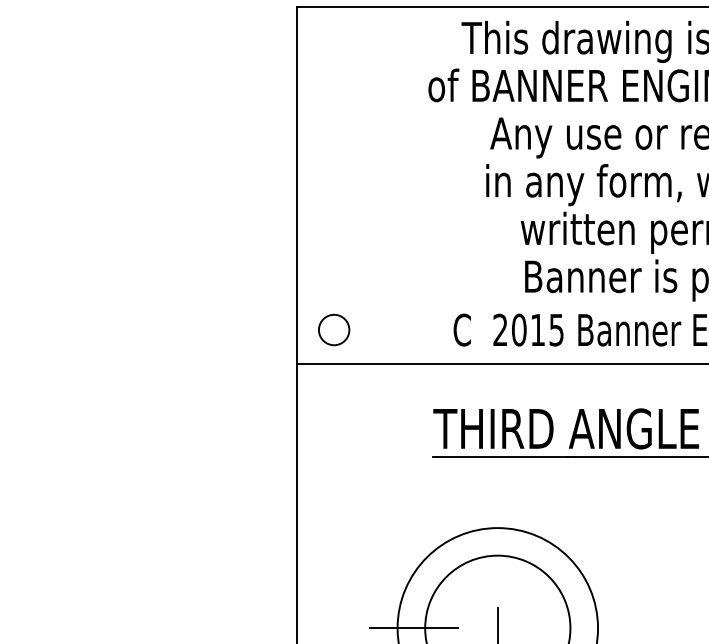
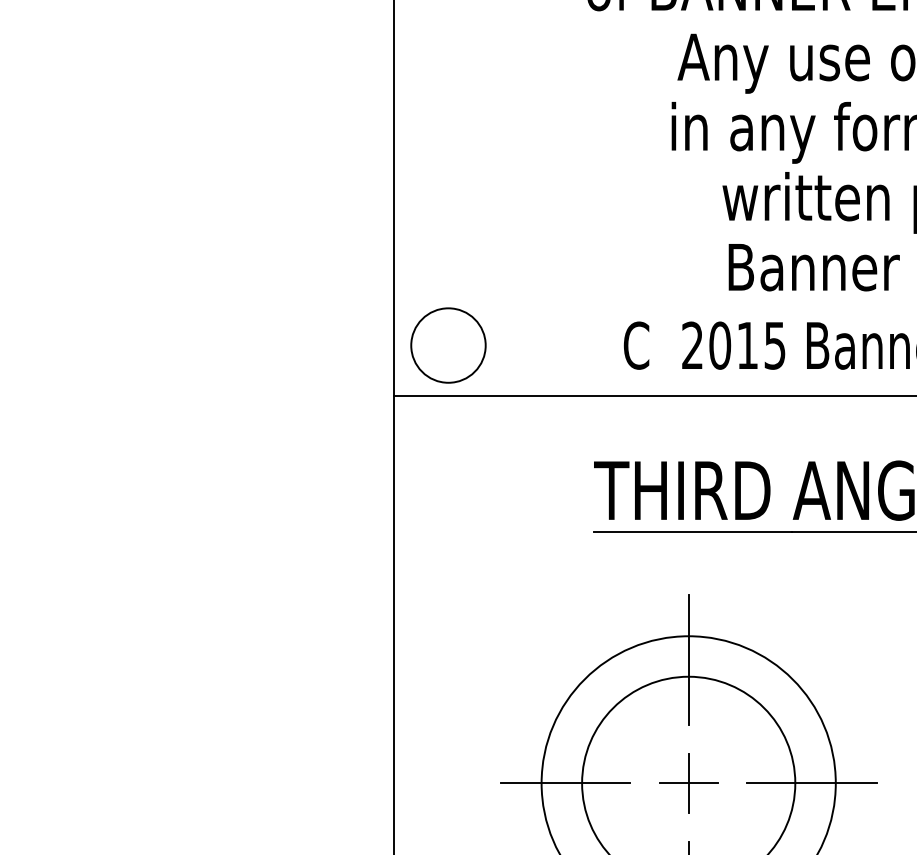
circle: (333, 329) -> (447, 344), size x1.67
line: (497, 544) -> (688, 660), added
line: (497, 628) -> (688, 783), added
line: (581, 628) -> (811, 783), added

